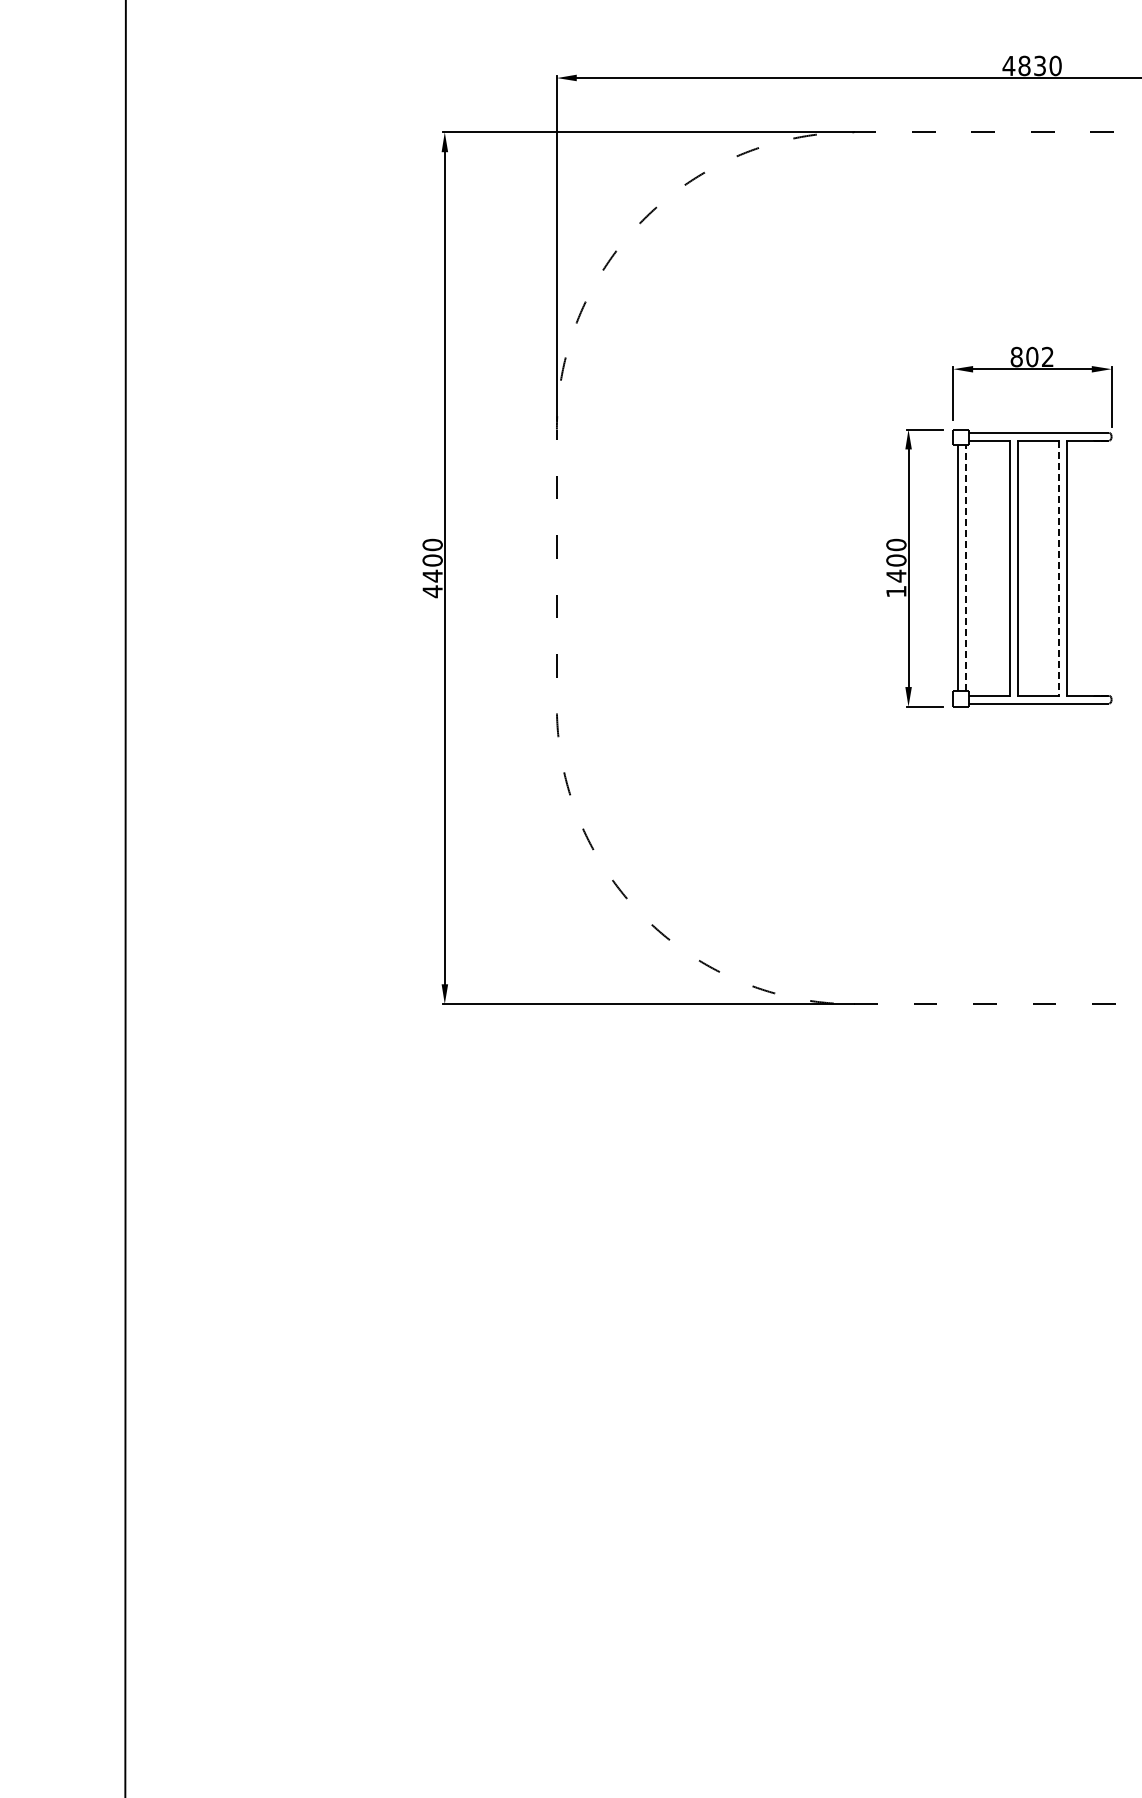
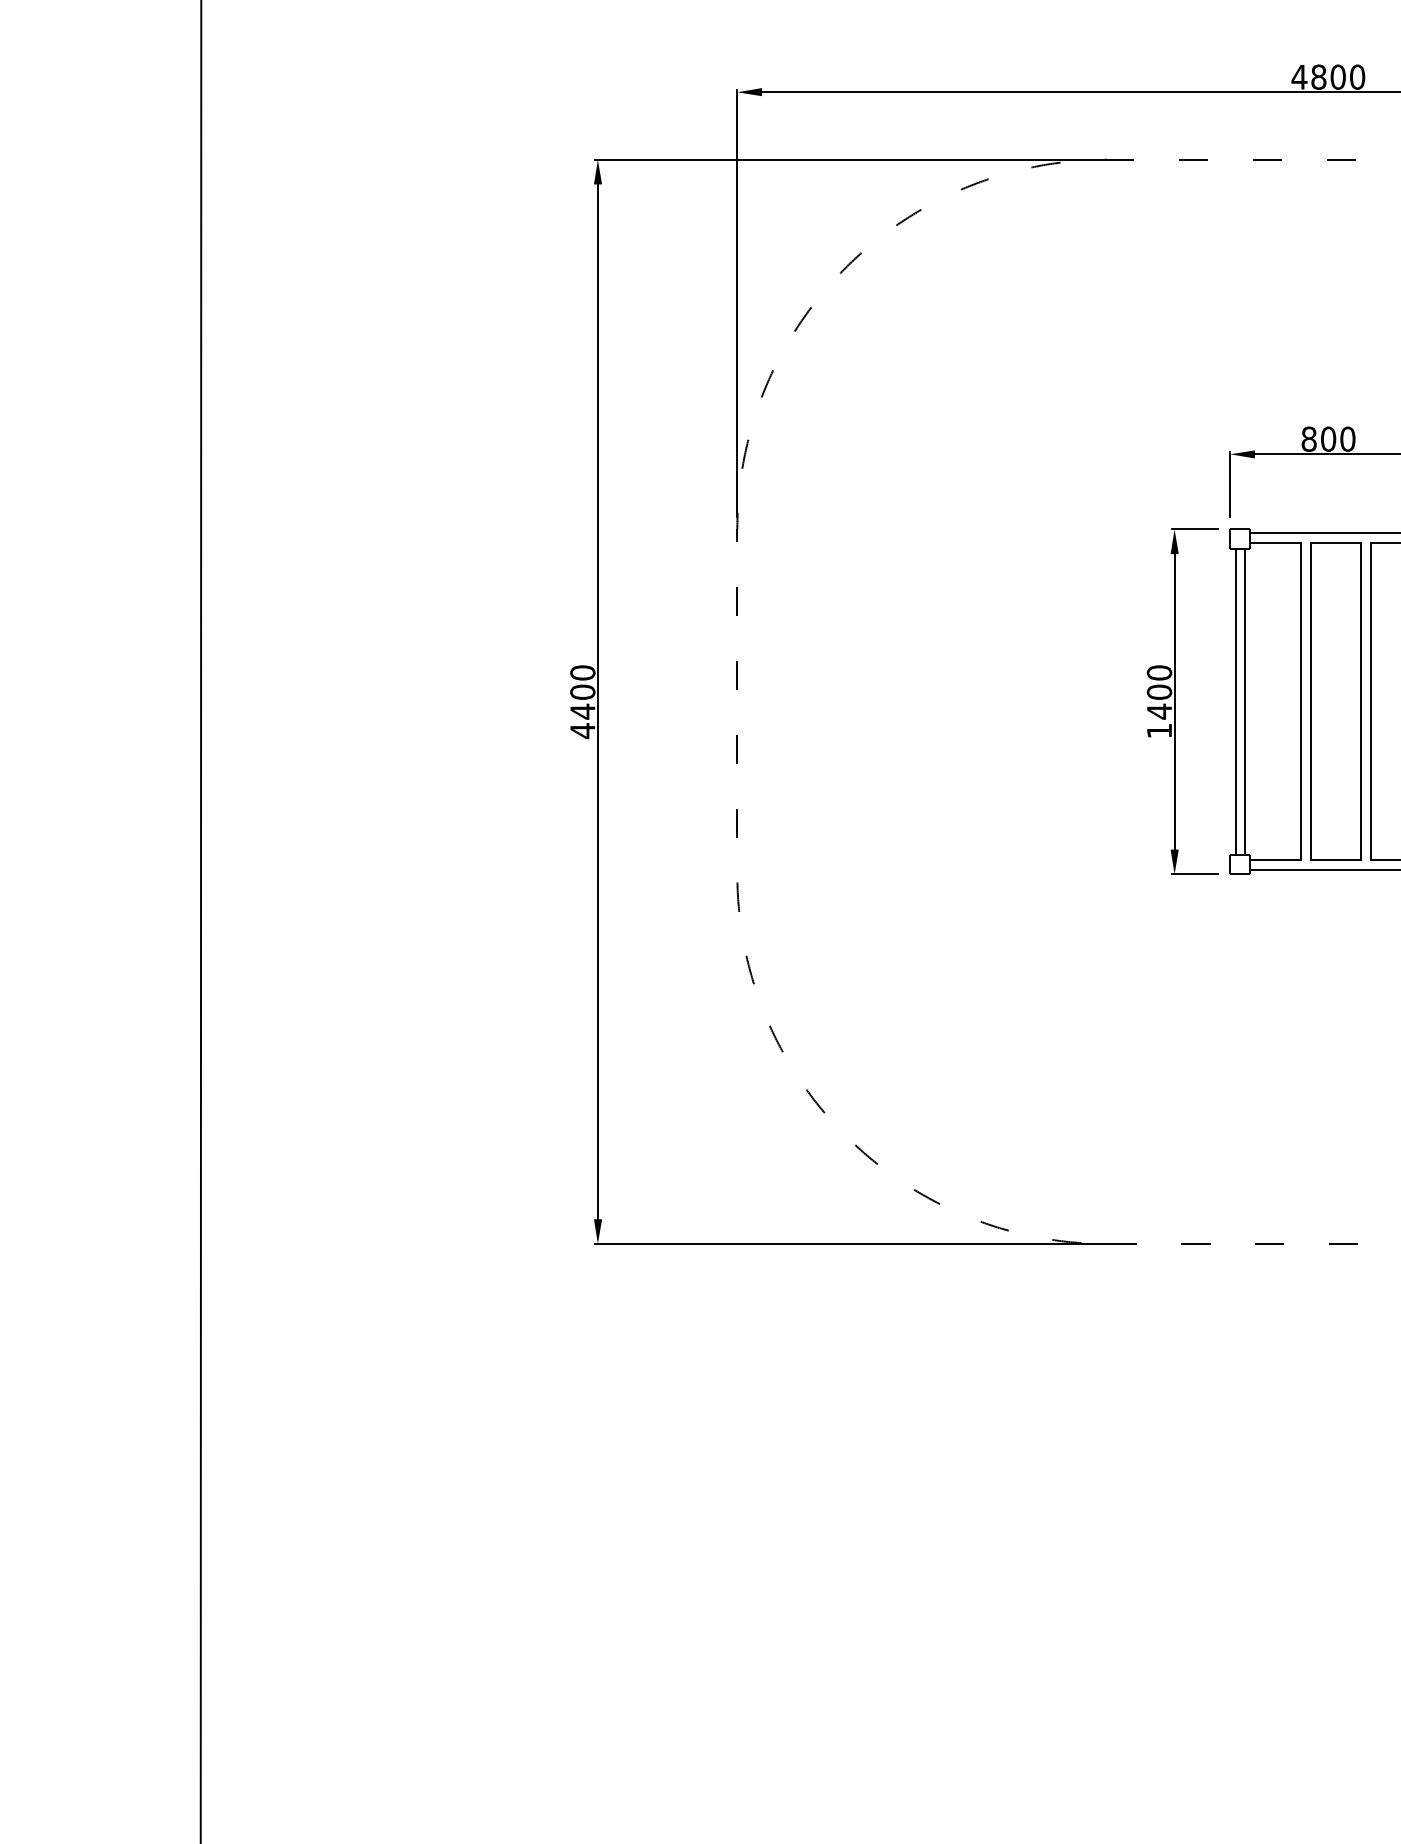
text: (1040, 65) -> (1338, 76), 4830 -> 4800
text: (1047, 356) -> (1347, 438), 802 -> 800
line: (965, 568) -> (1245, 702), dashed -> solid
line: (1058, 568) -> (1361, 702), dashed -> solid

